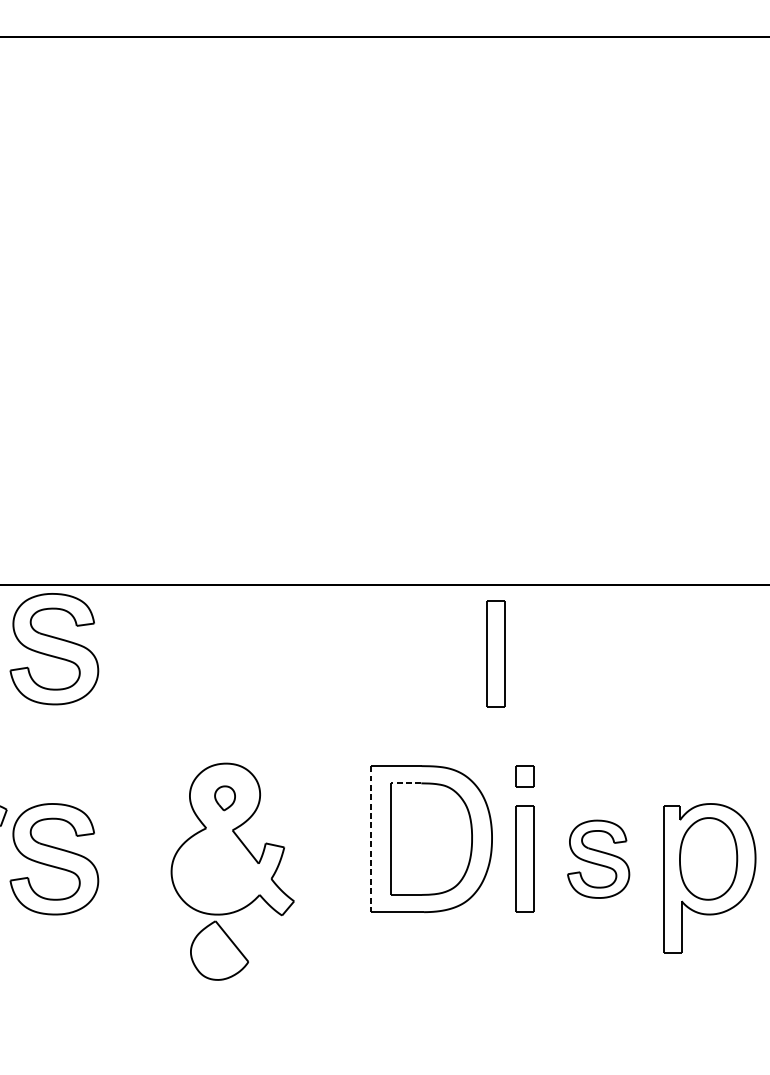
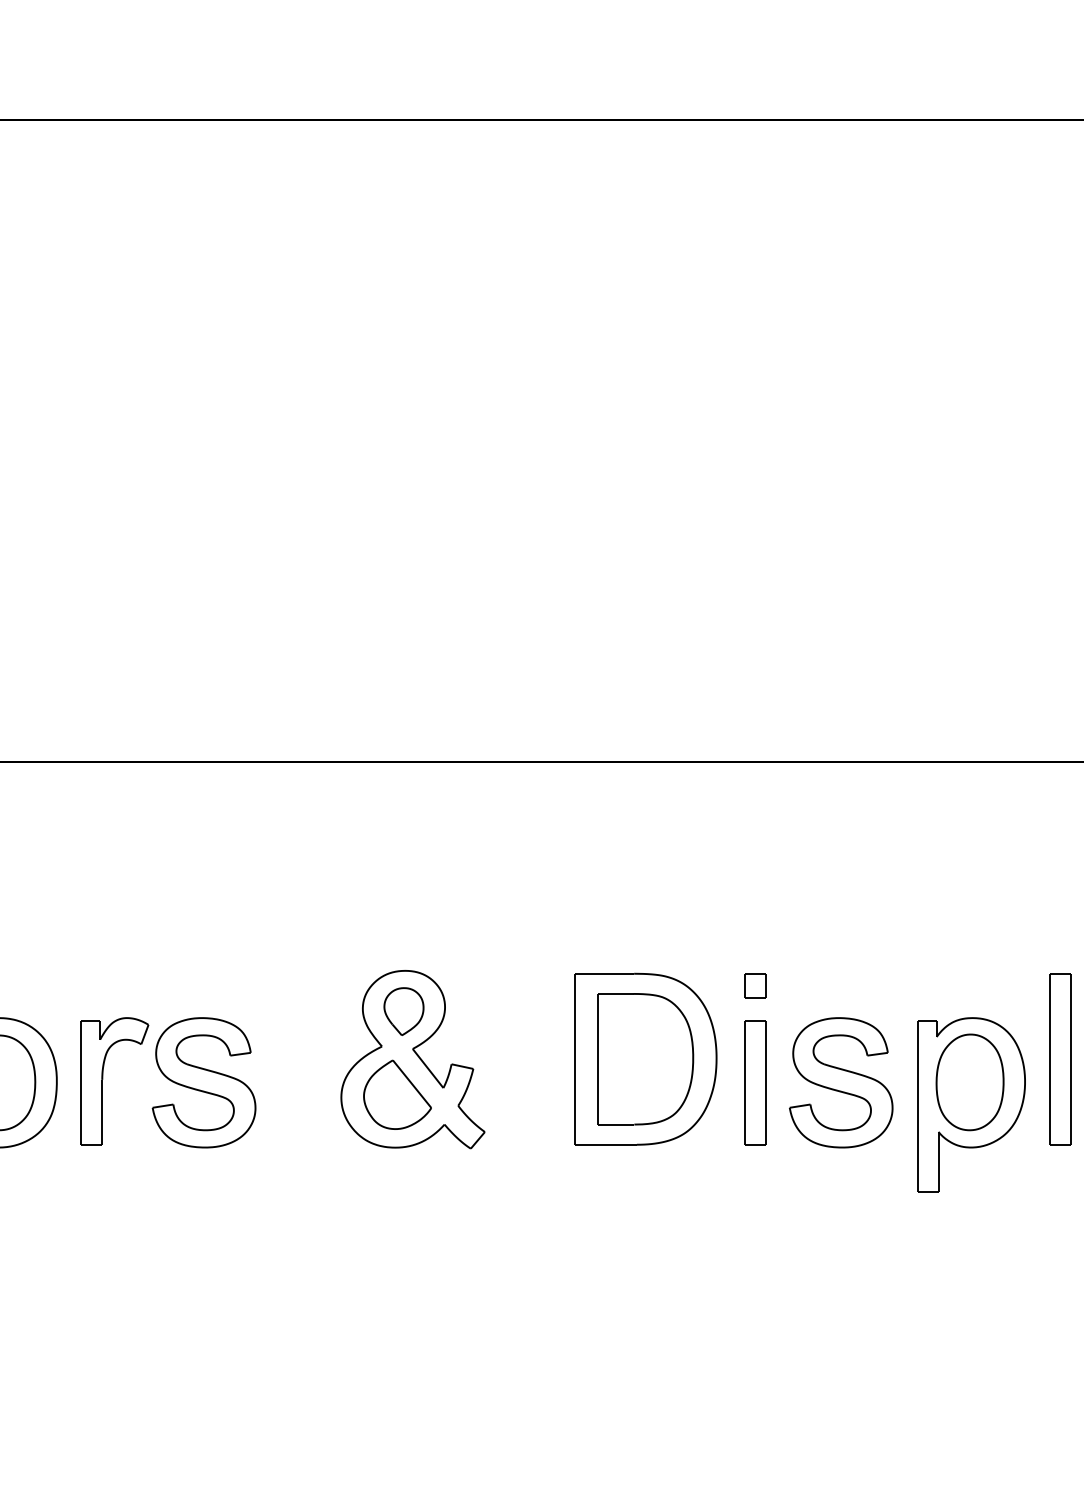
part: (53, 648) -> (203, 836), removed
part: (496, 654) -> (721, 842), removed
line: (405, 782) -> (615, 993), dashed -> solid
part: (224, 798) -> (403, 1011), size x1.67
line: (371, 839) -> (575, 1059), dashed -> solid
part: (598, 858) -> (841, 1082), size x1.43
part: (219, 950) -> (397, 1094), moved

